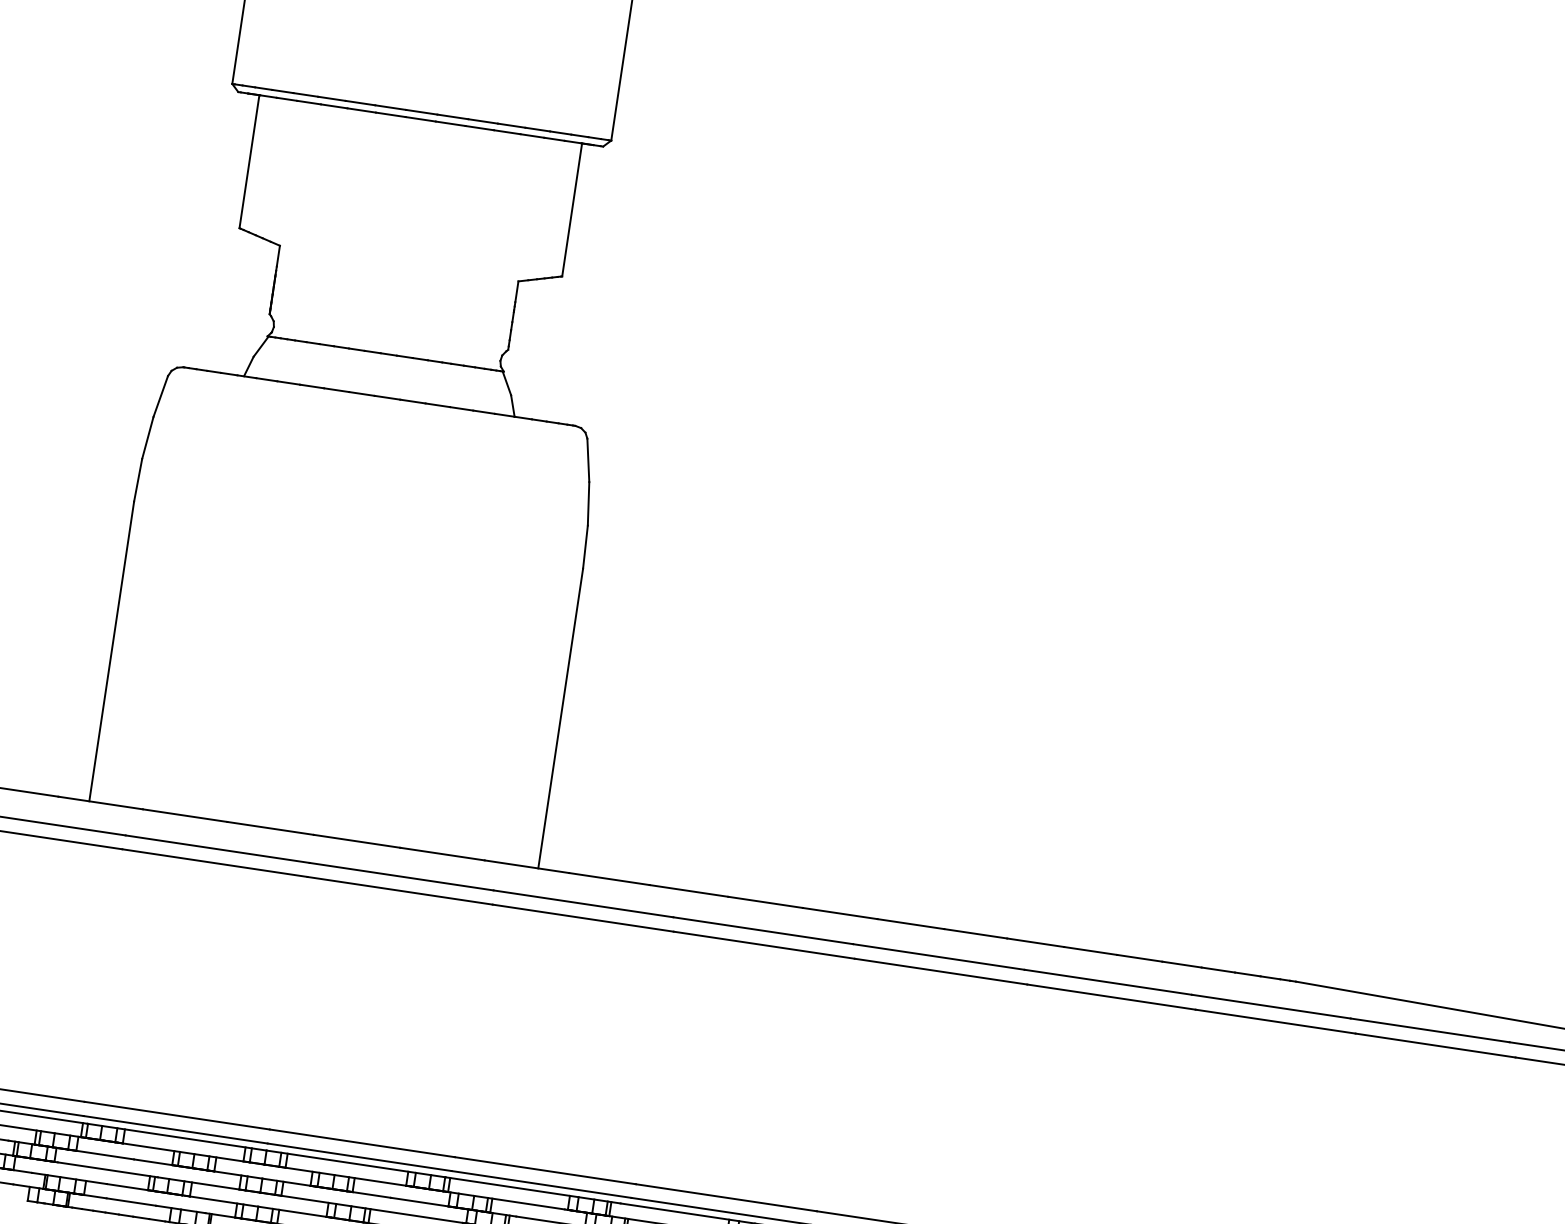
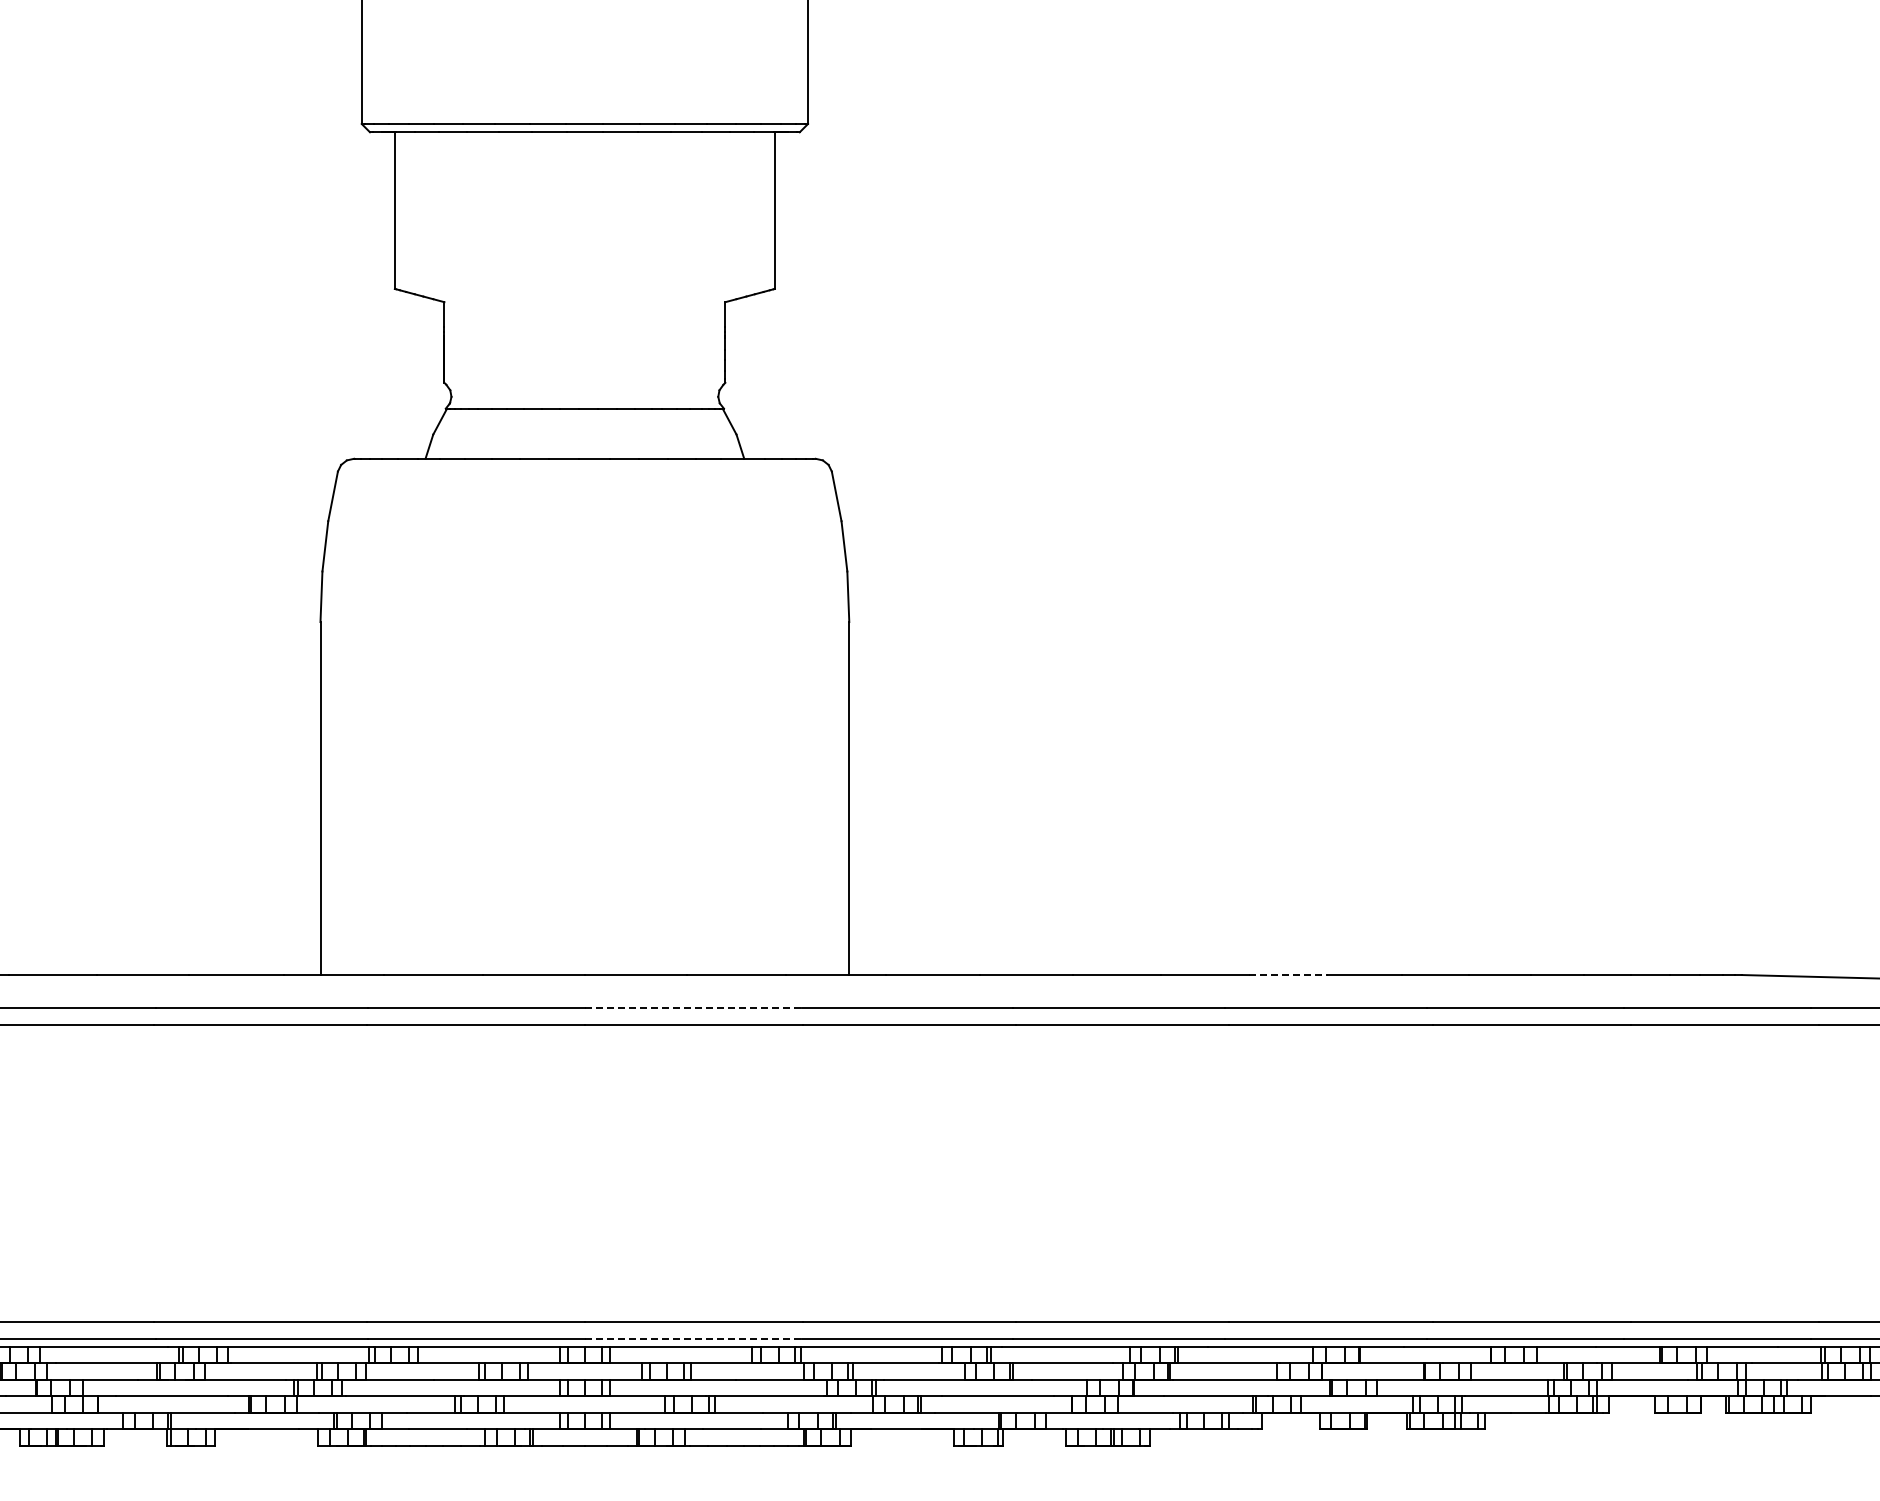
line: (401, 877) -> (693, 1008), solid -> dashed
line: (911, 924) -> (1288, 975), solid -> dashed
line: (359, 1157) -> (693, 1338), solid -> dashed

